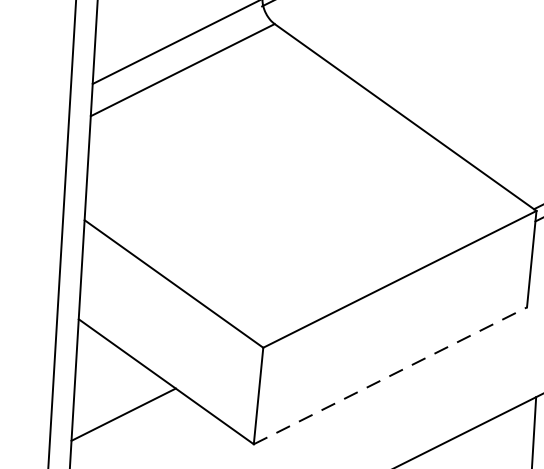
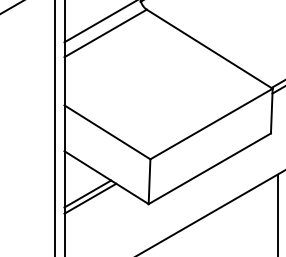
line: (389, 375) -> (209, 168), dashed -> solid
line: (128, 424) -> (90, 198), added

